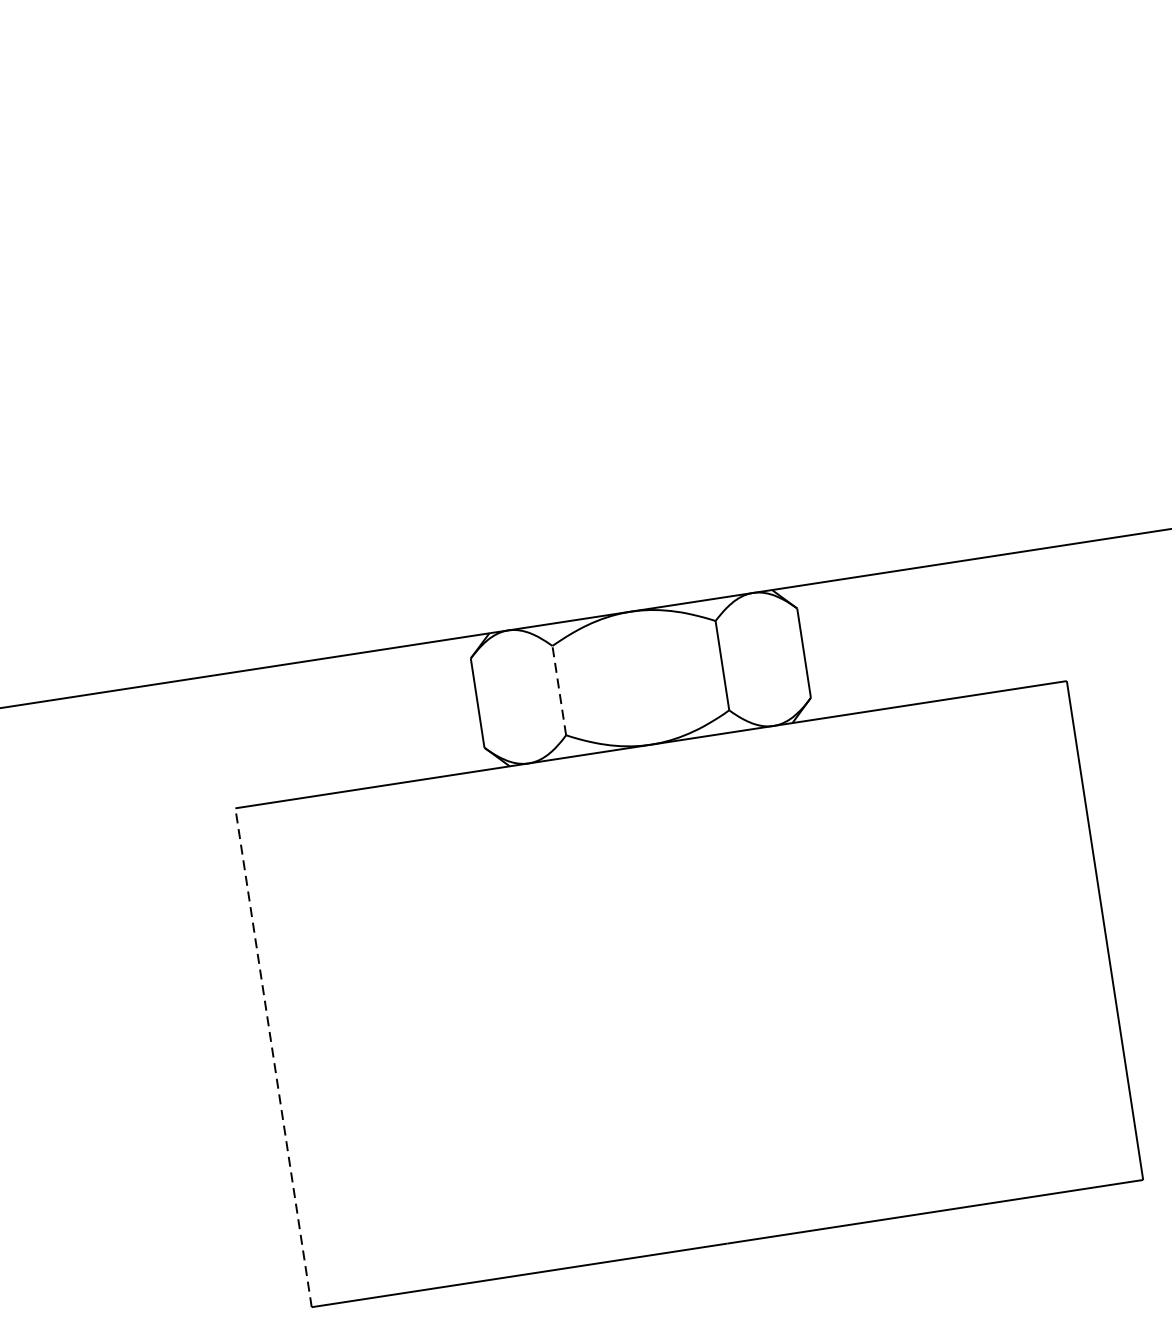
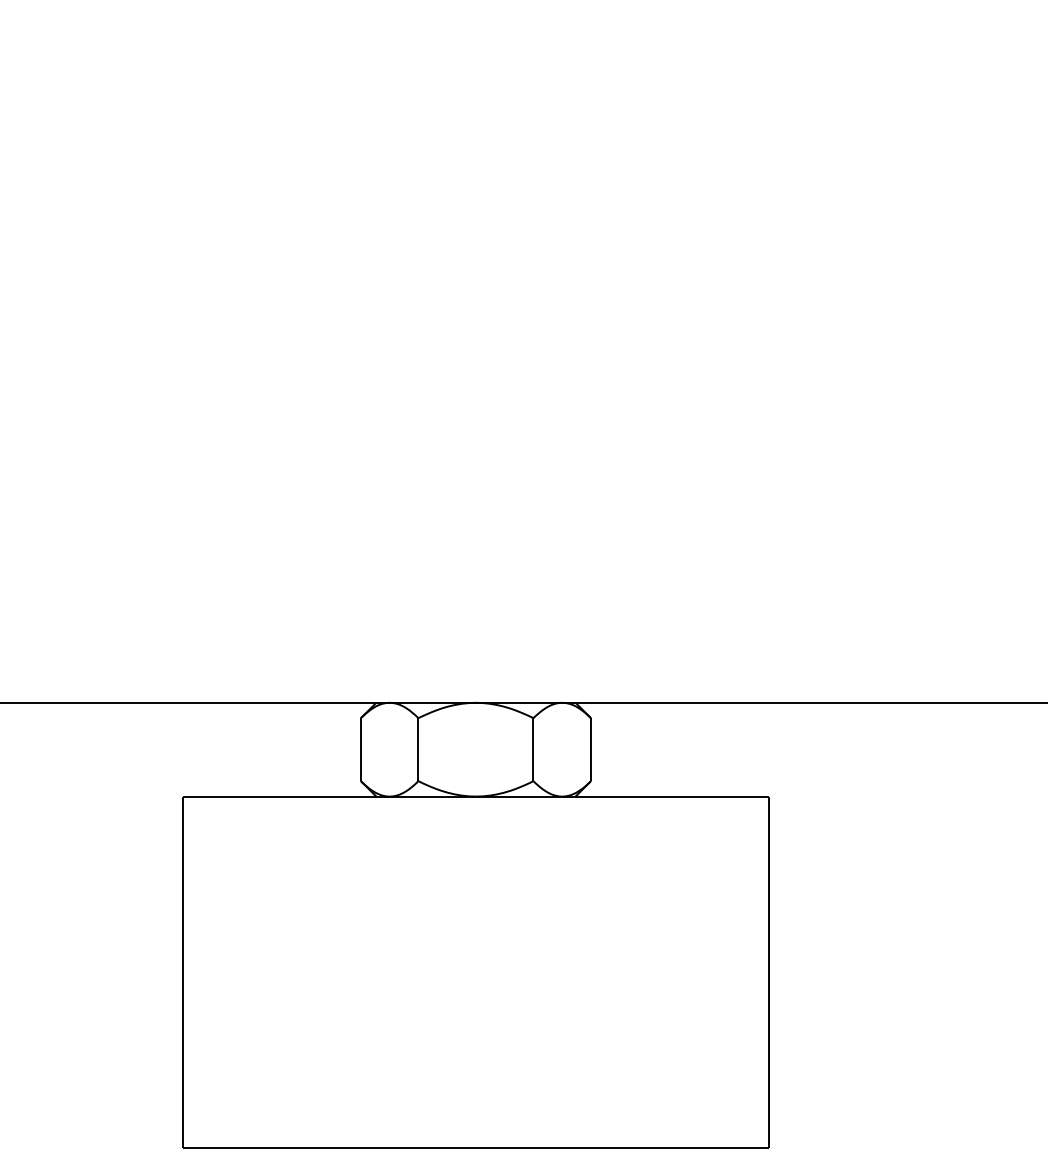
line: (559, 690) -> (418, 749), dashed -> solid
line: (272, 1058) -> (182, 972), dashed -> solid

